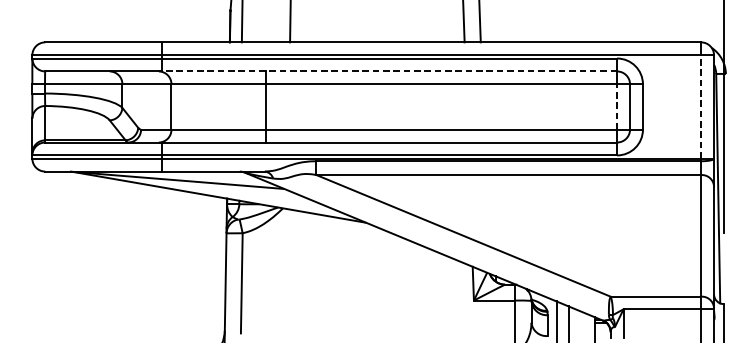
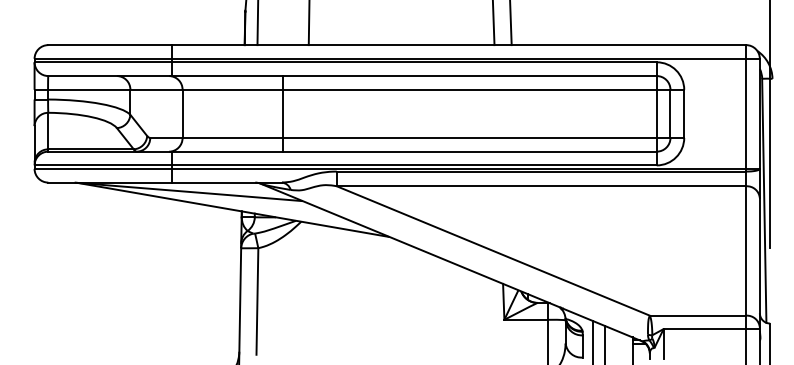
line: (388, 71) -> (413, 76), dashed -> solid
line: (616, 106) -> (656, 113), dashed -> solid
line: (701, 106) -> (746, 113), dashed -> solid

